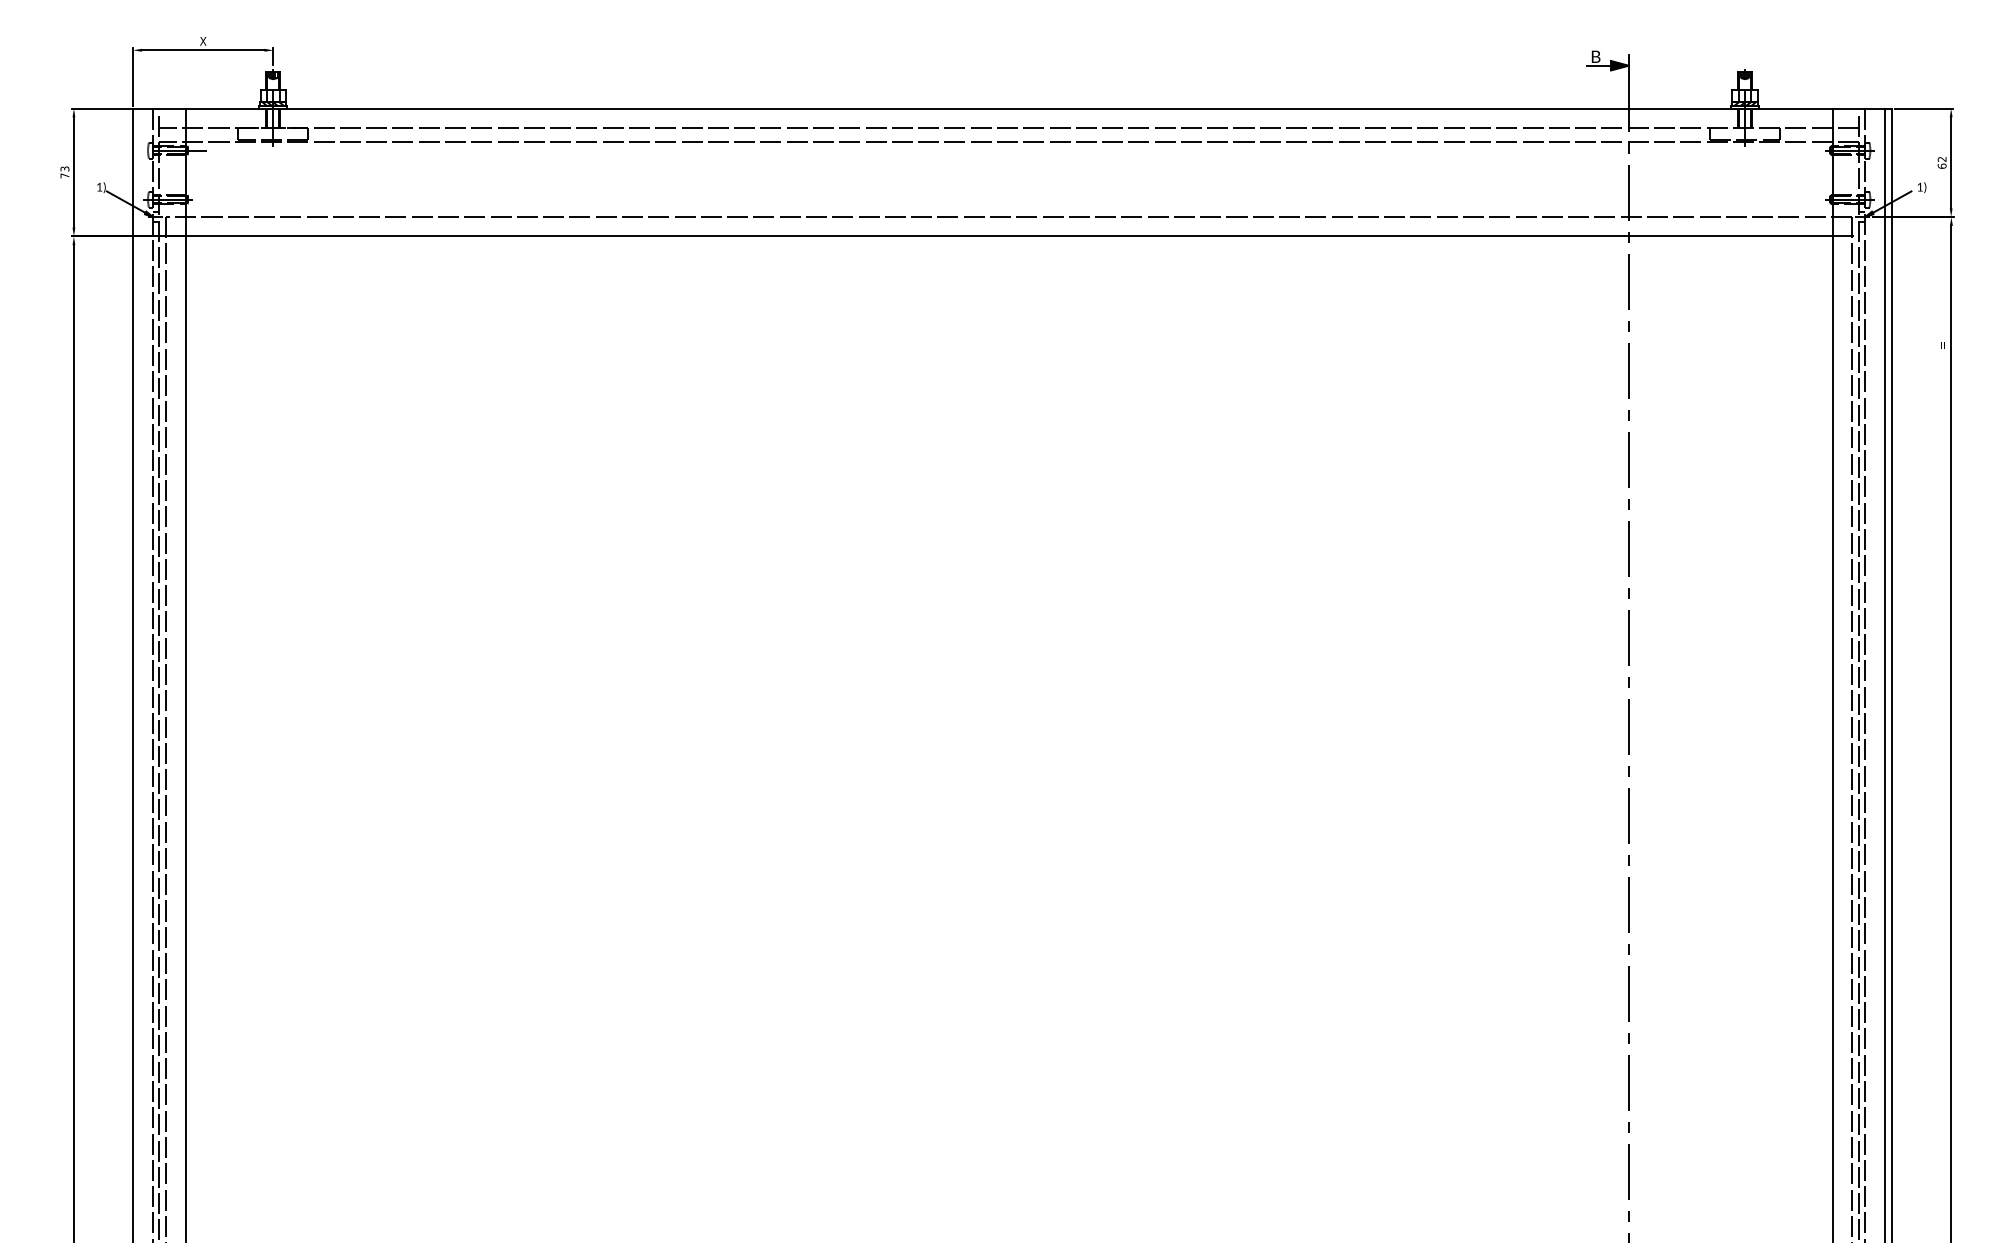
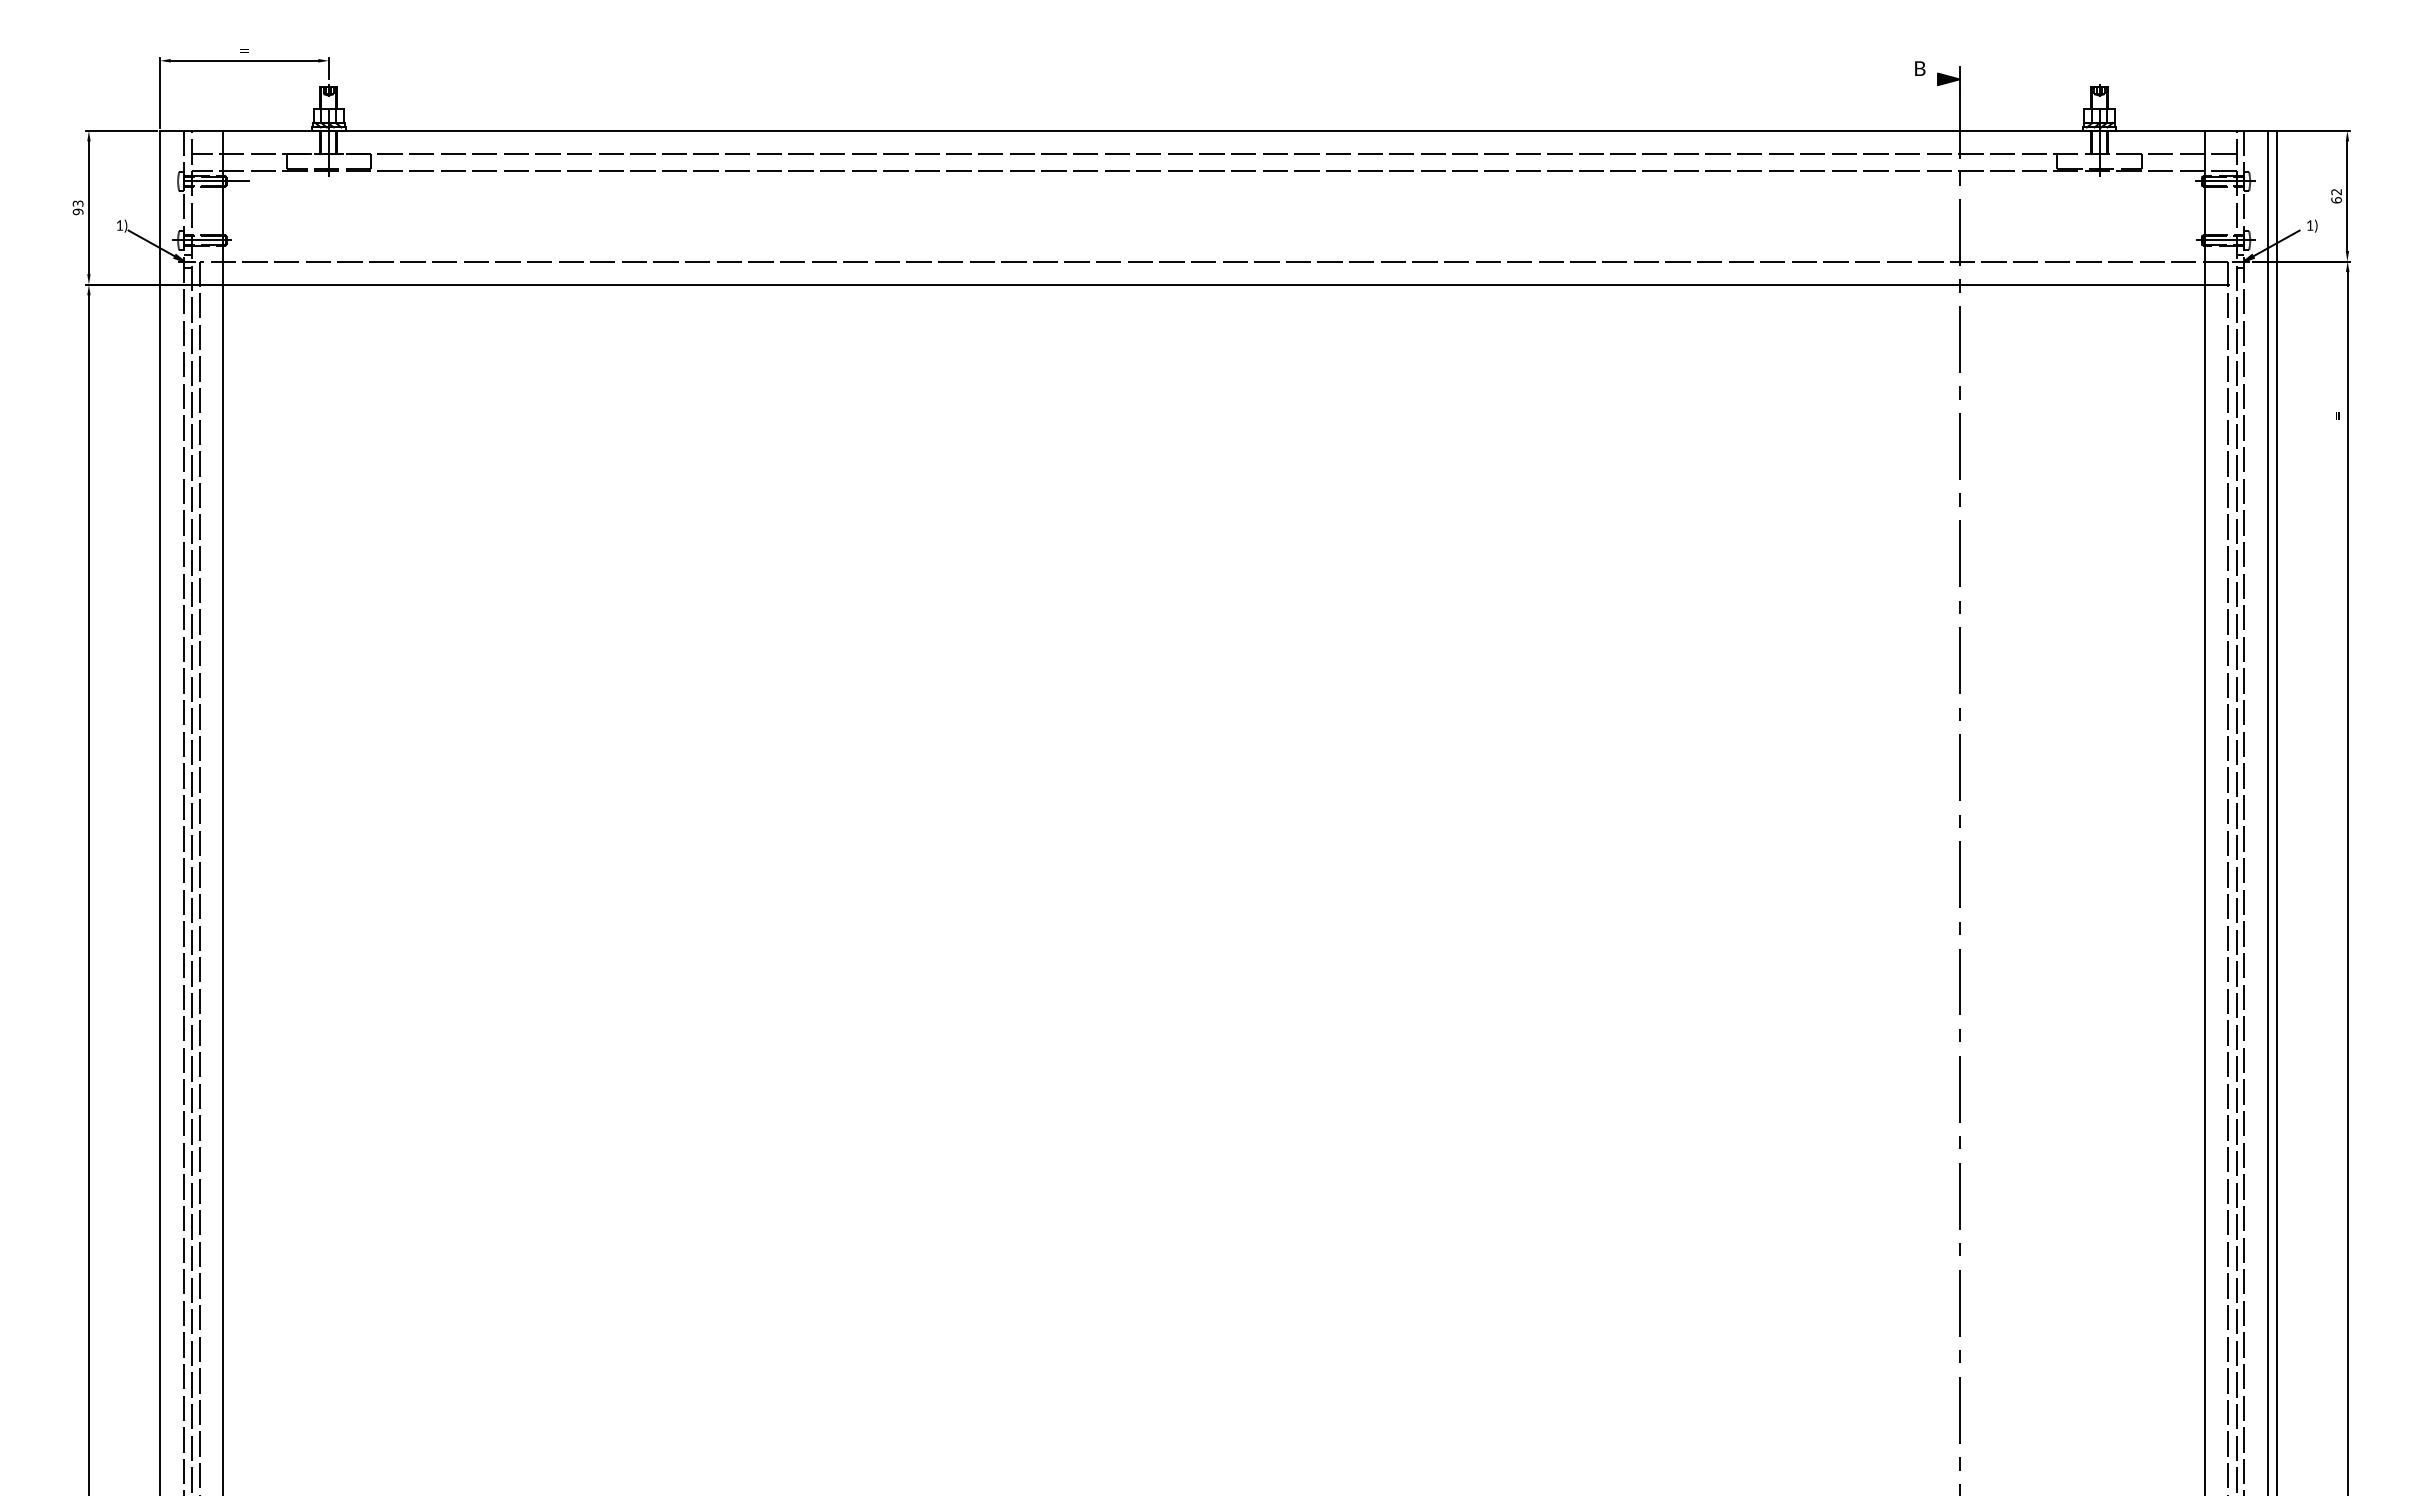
text: (203, 40) -> (244, 49), X -> =
line: (1598, 65) -> (1923, 79), removed
text: (64, 175) -> (77, 211), 73 -> 93

